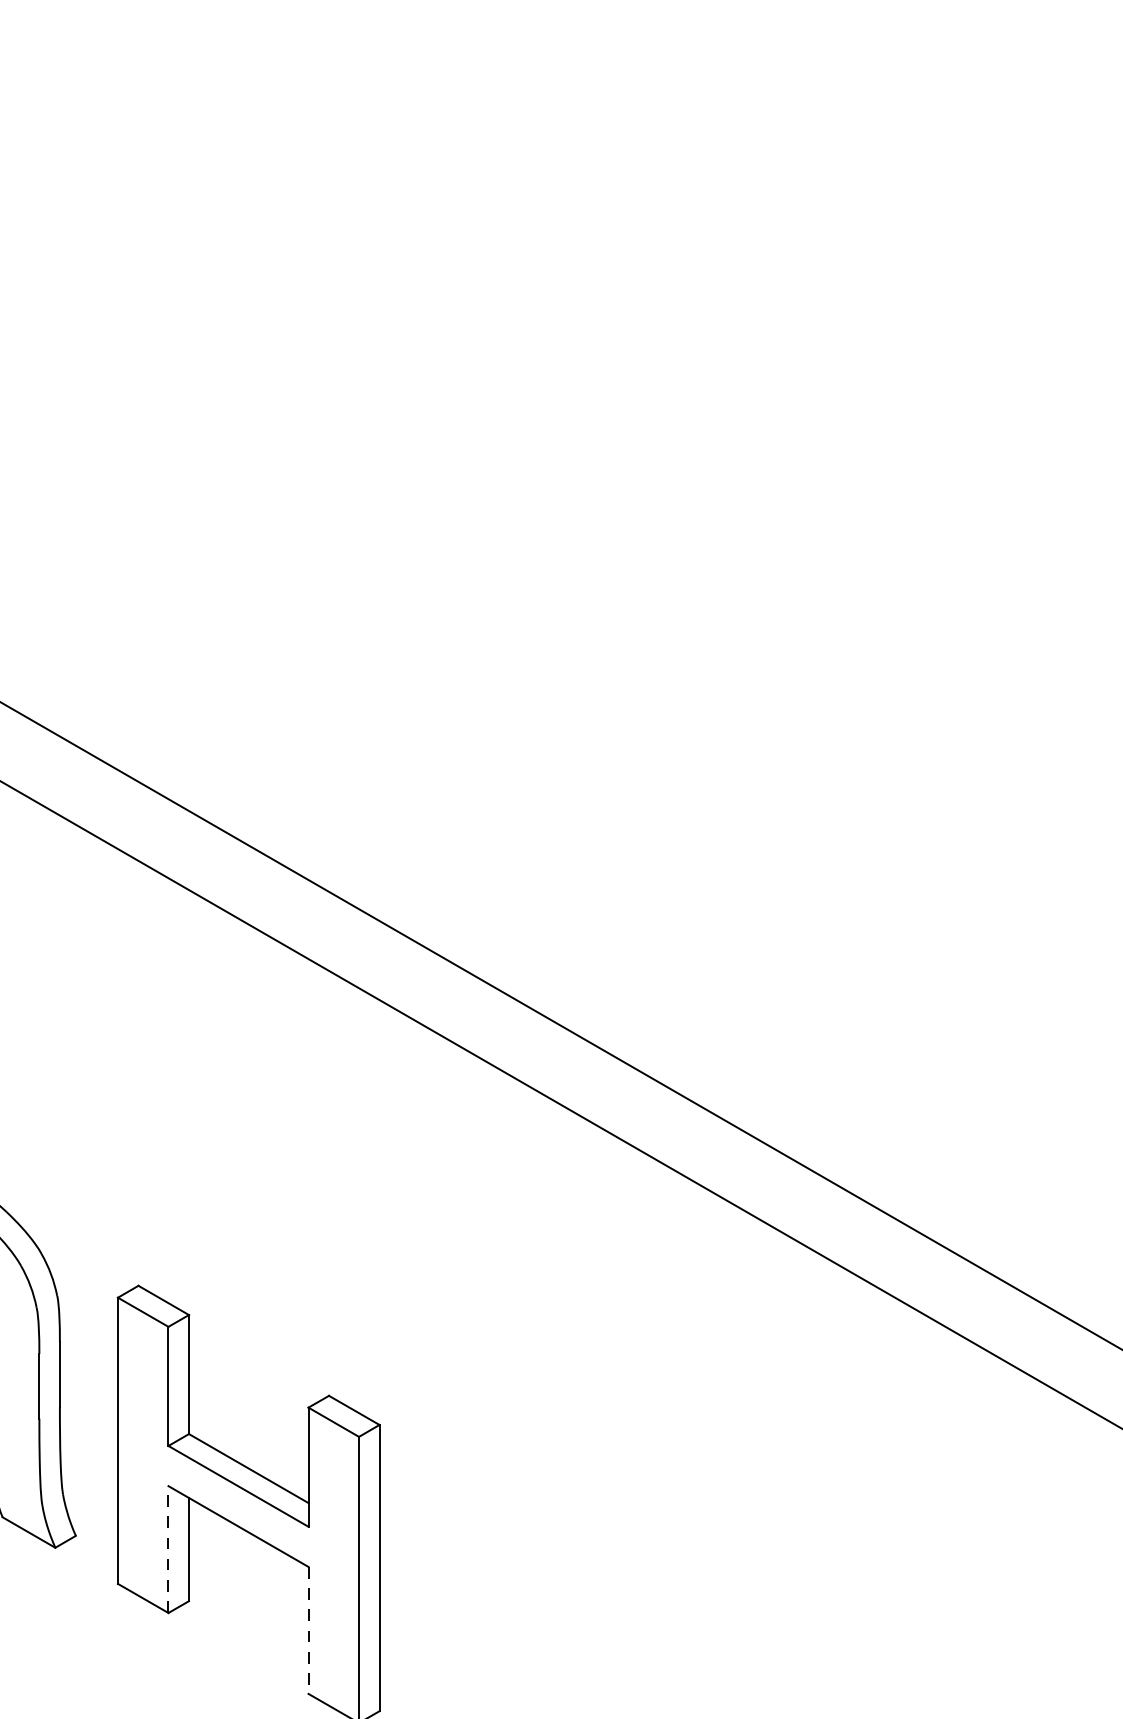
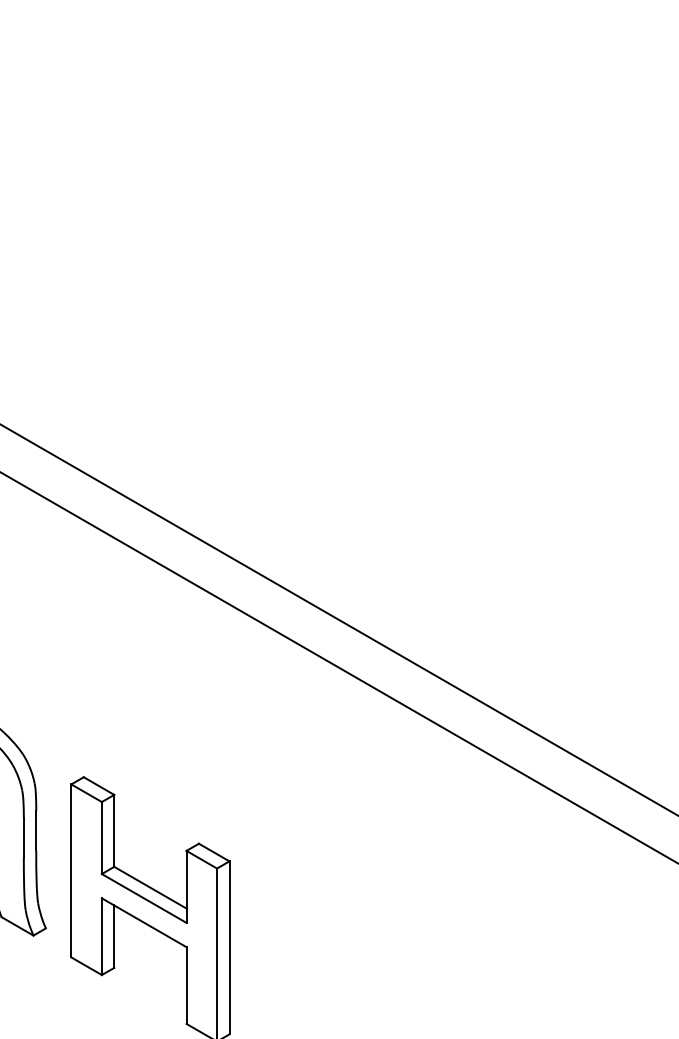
line: (167, 1549) -> (101, 936), dashed -> solid
line: (308, 1631) -> (186, 986), dashed -> solid

